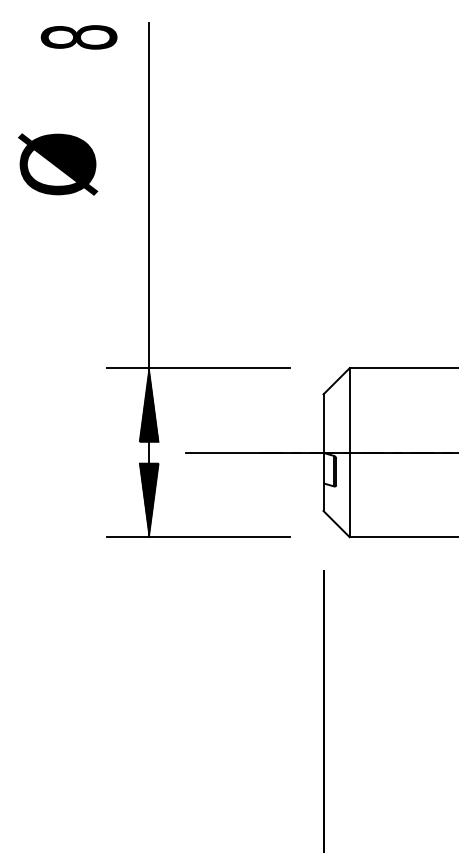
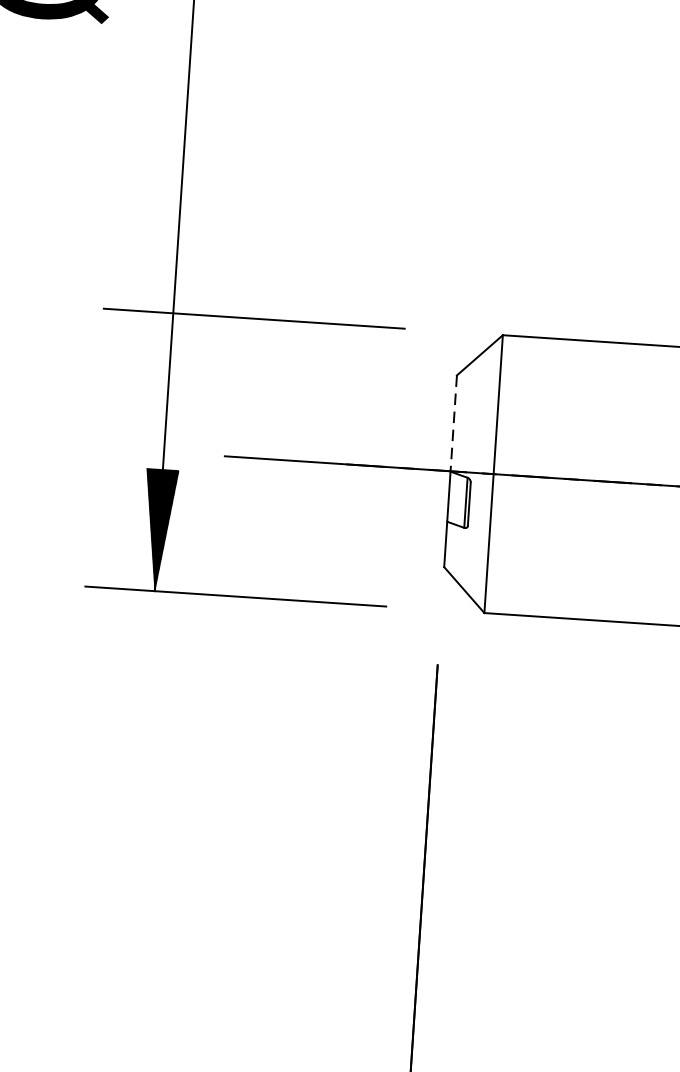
hatch: (148, 405) -> (168, 374), removed
line: (323, 424) -> (453, 424), solid -> dashed

